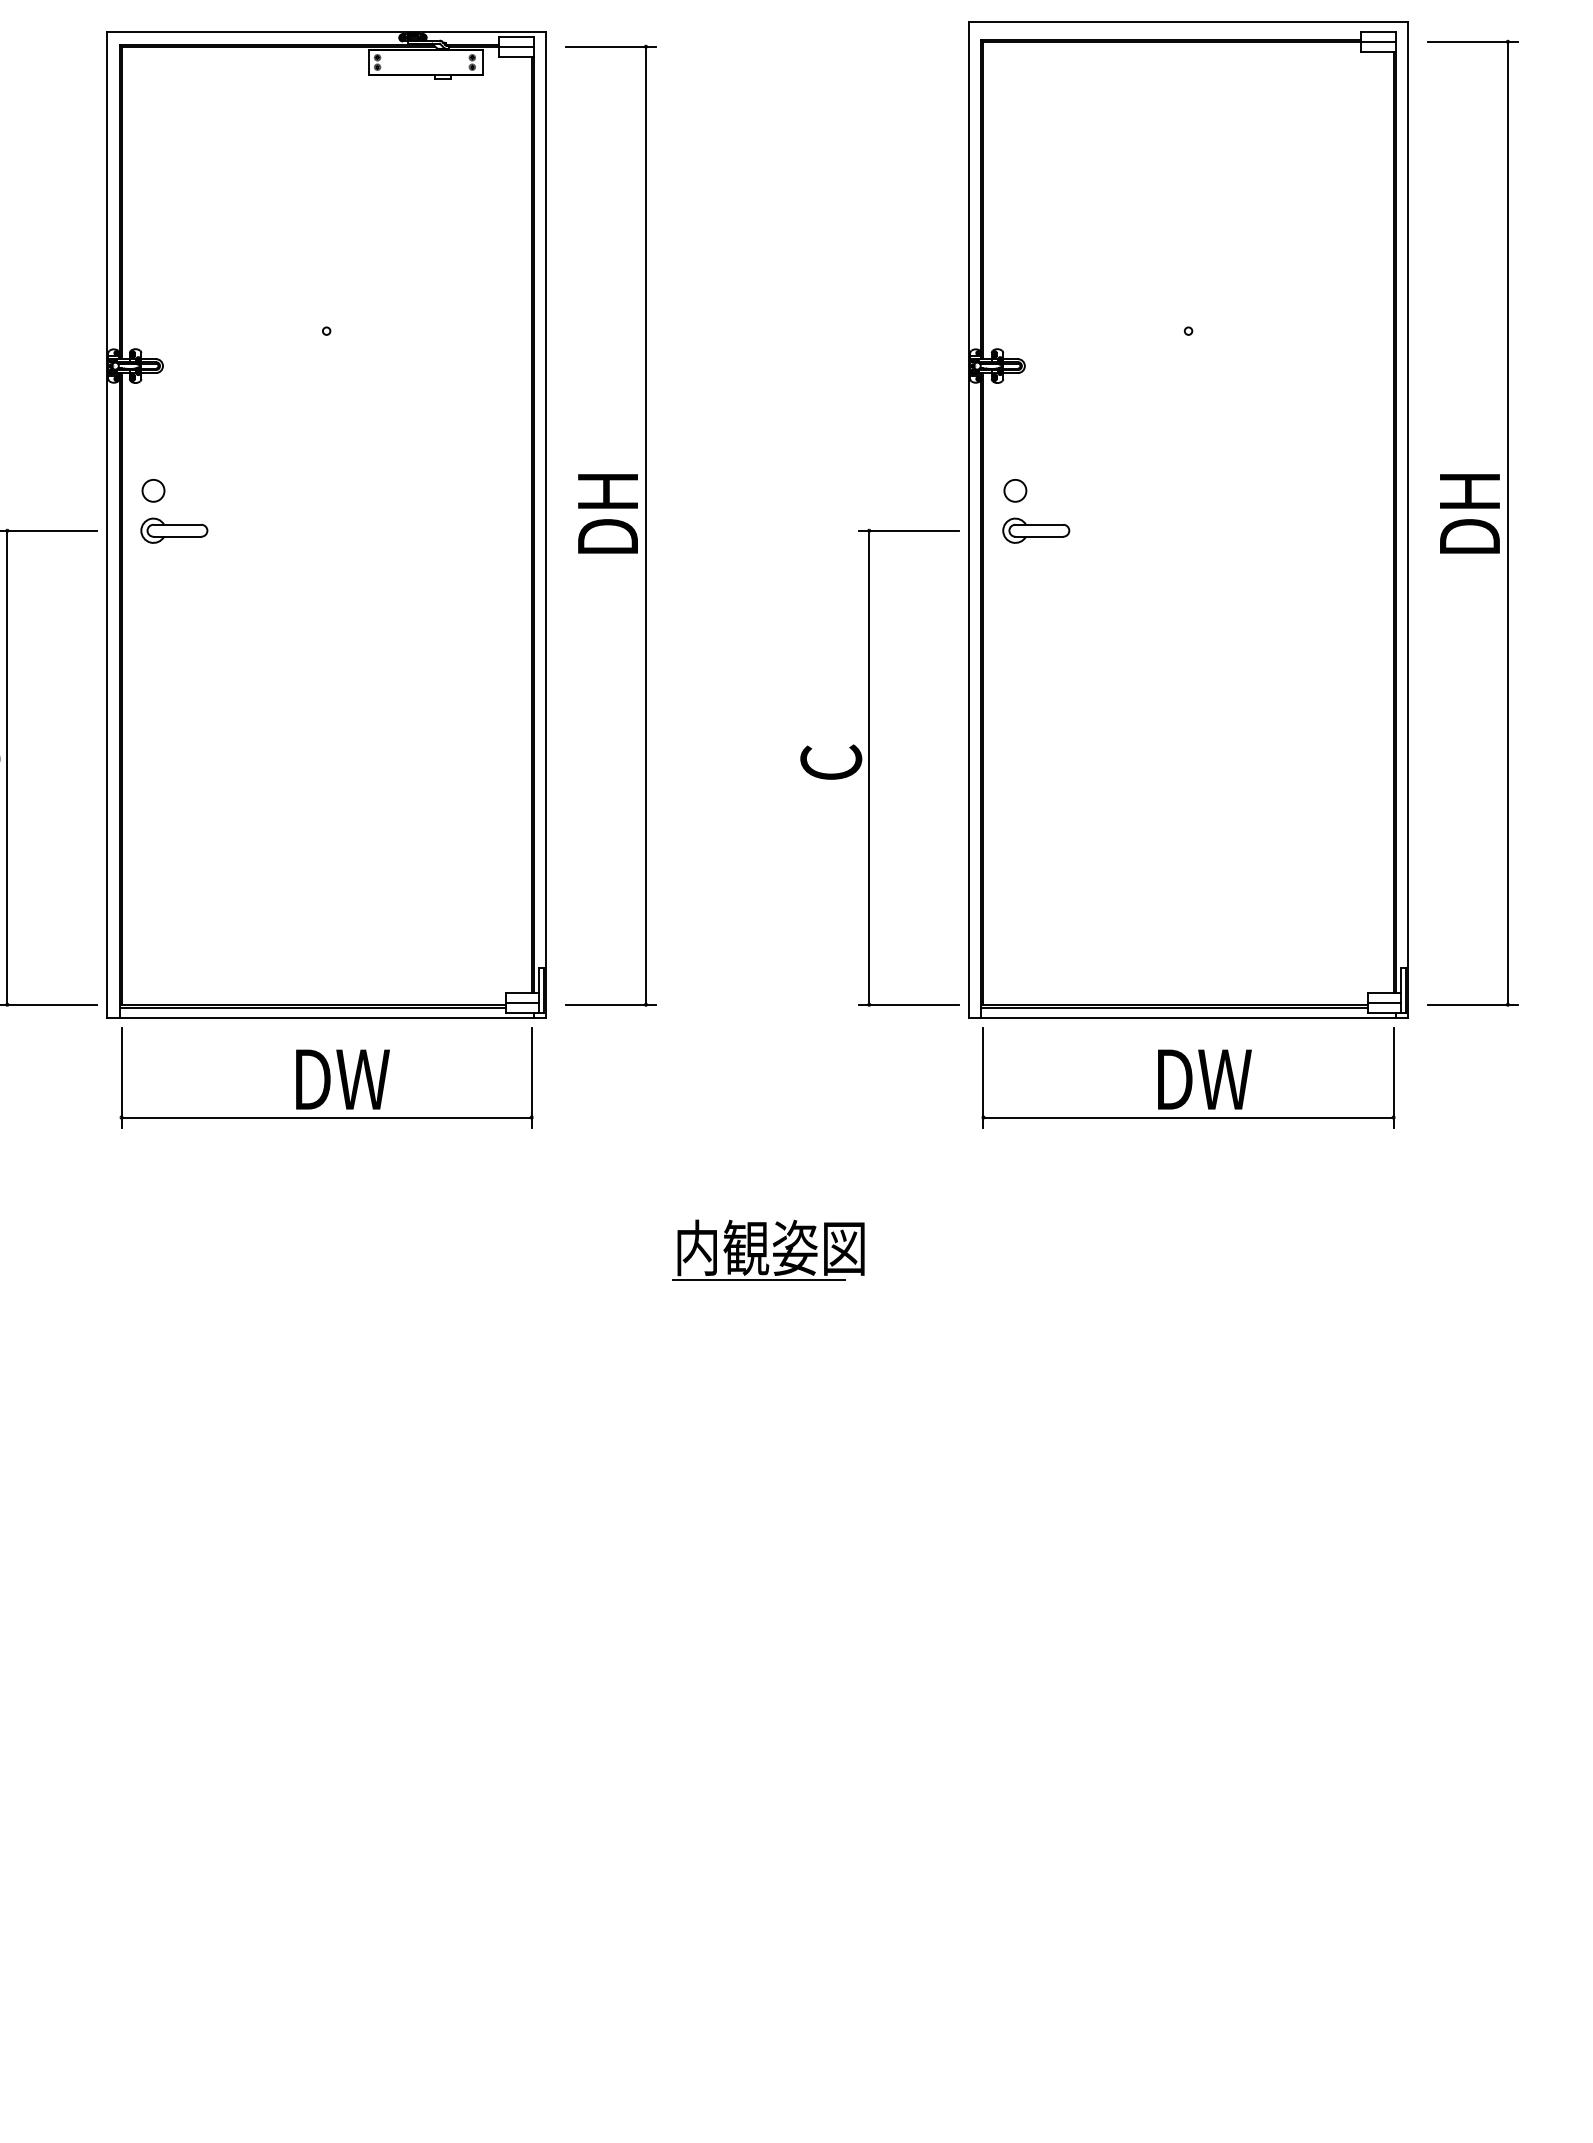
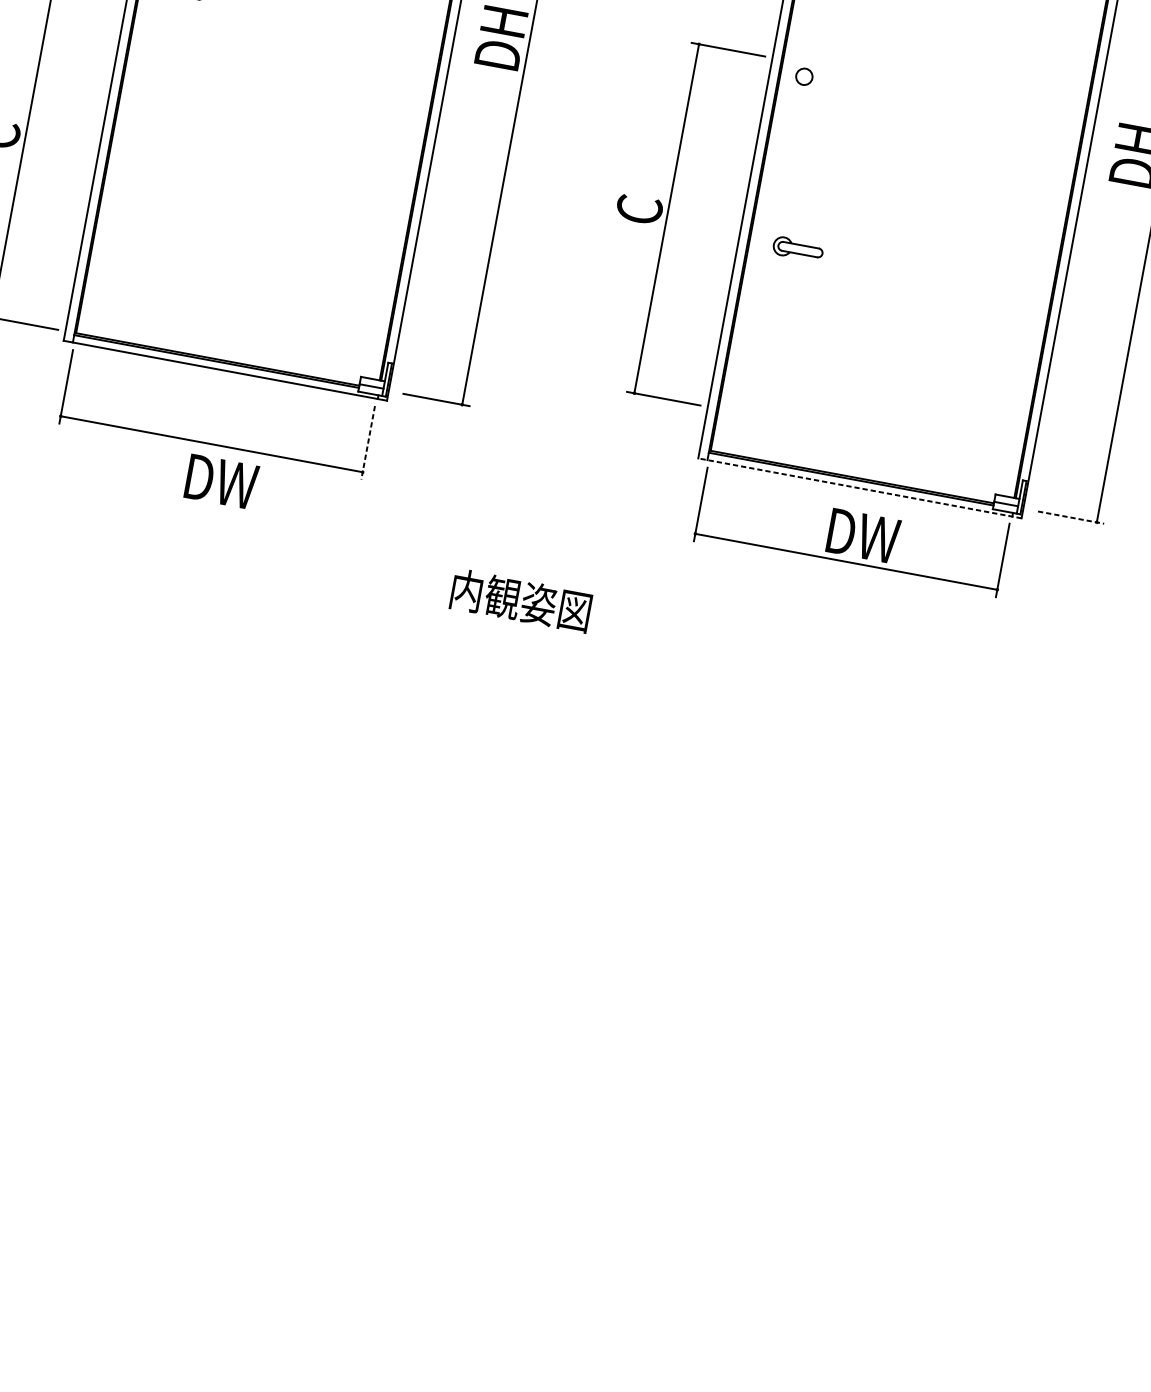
part: (1036, 530) -> (798, 249), moved
part: (869, 767) -> (666, 218), moved
line: (1472, 1004) -> (1070, 517), solid -> dashed
line: (1188, 1017) -> (859, 488), solid -> dashed
line: (531, 1077) -> (368, 442), solid -> dashed
text: (342, 1079) -> (221, 481), moved
line: (758, 1280) -> (507, 623), removed

